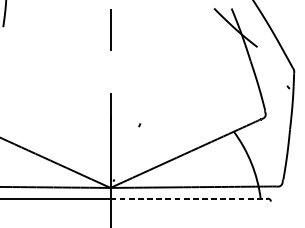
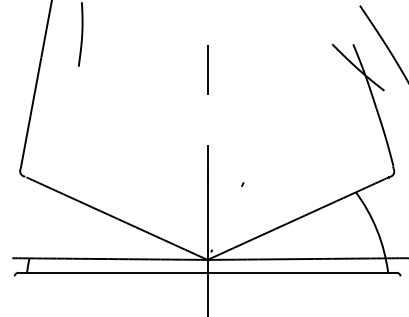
line: (189, 198) -> (302, 272), dashed -> solid

